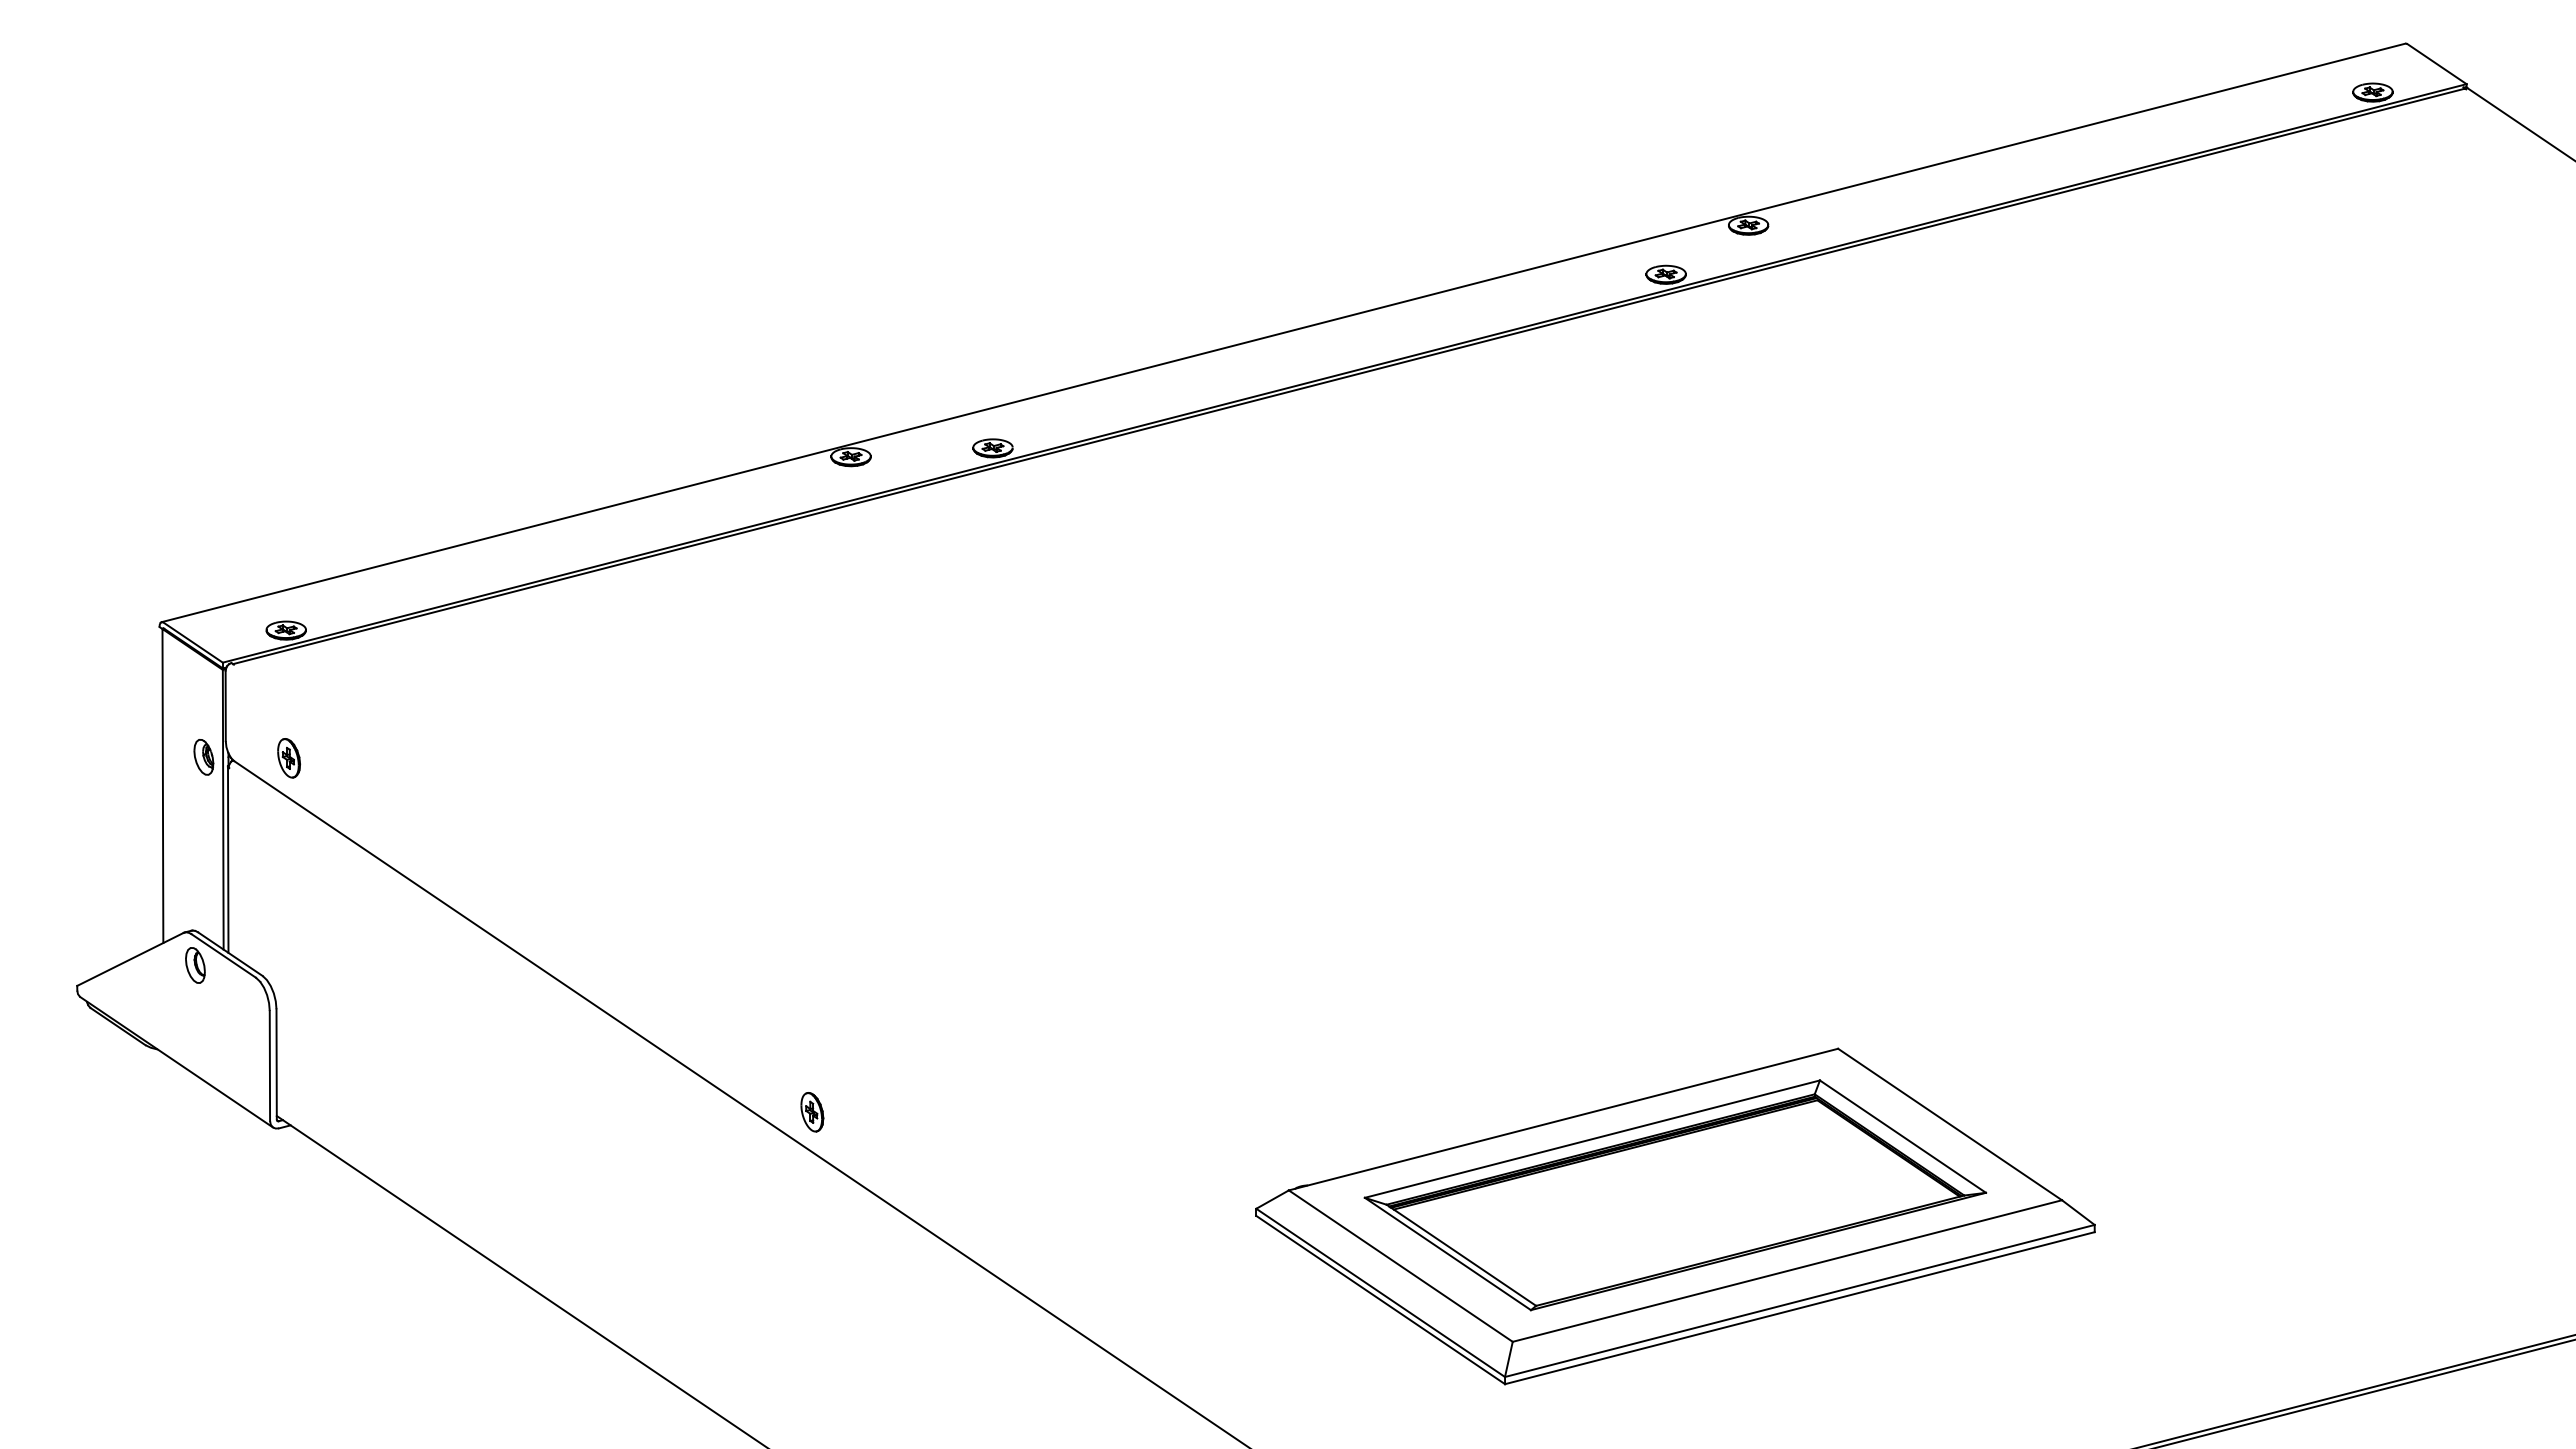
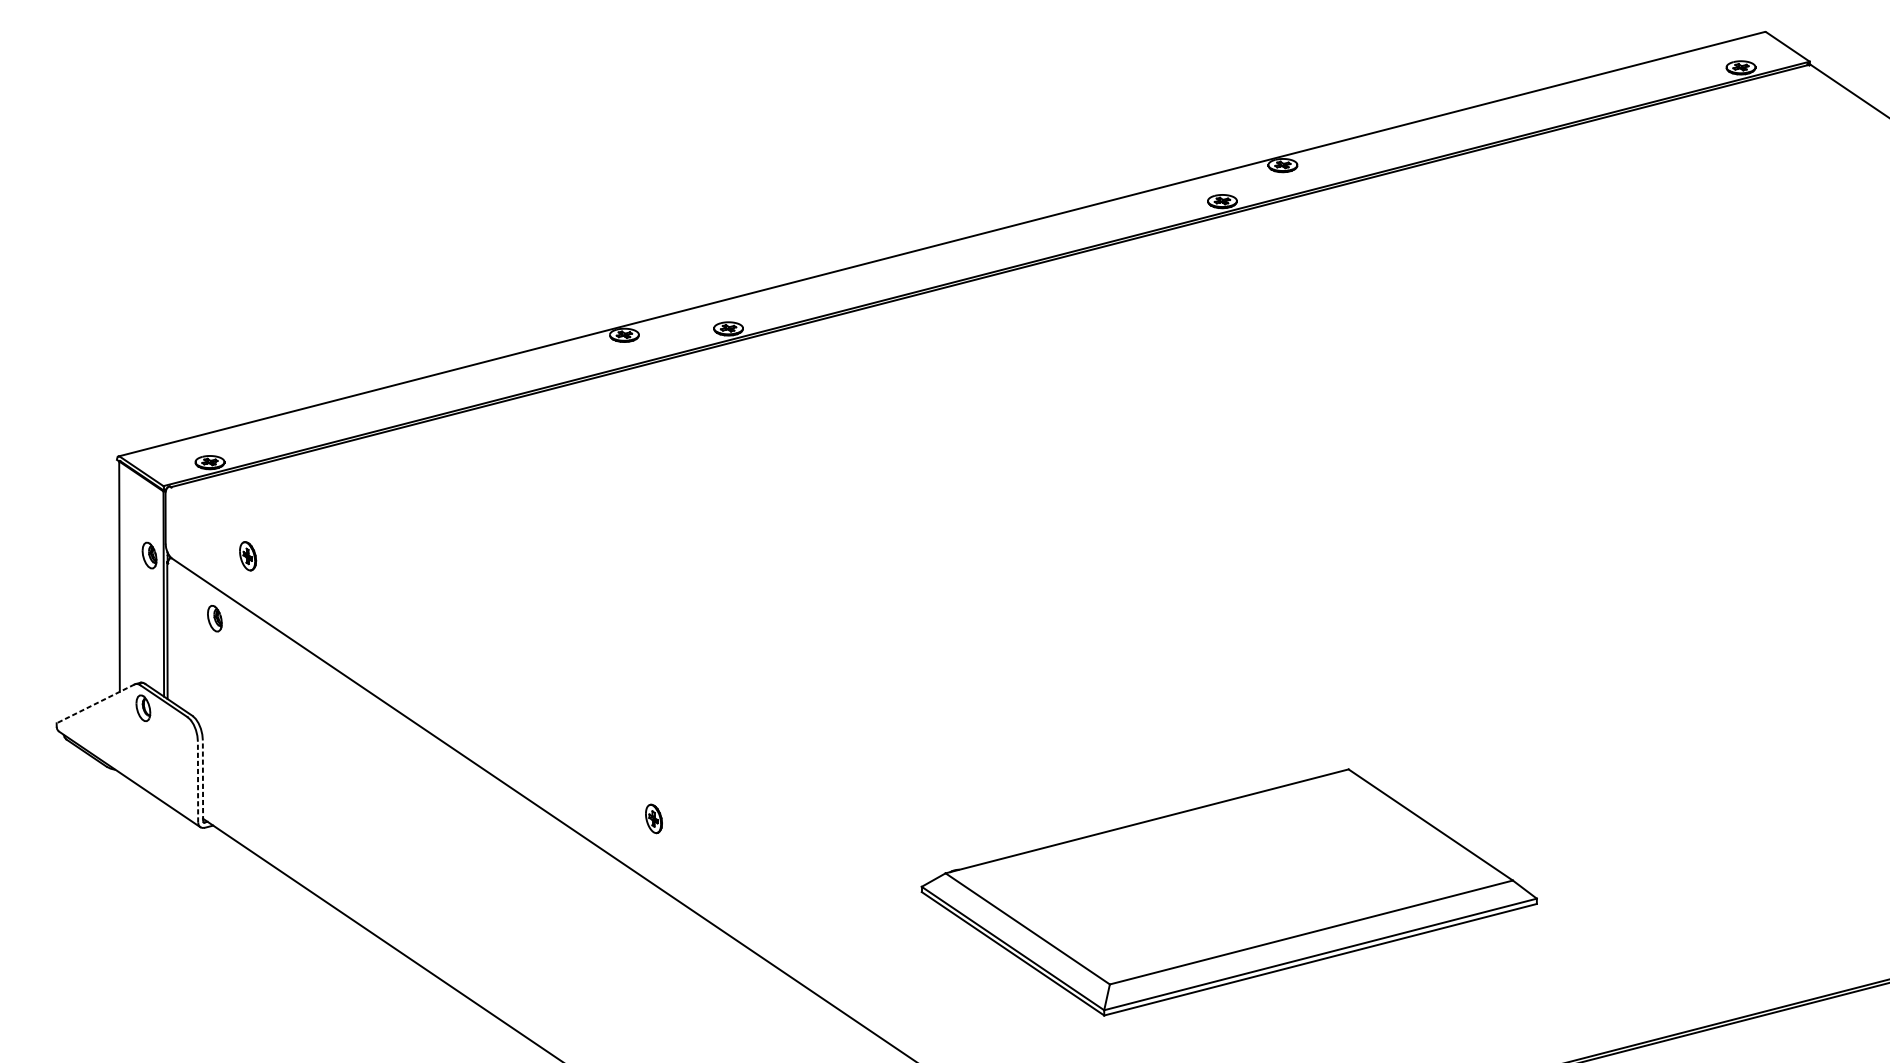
part: (288, 758) -> (247, 556), moved
part: (292, 843) -> (214, 618), added
line: (129, 959) -> (95, 703), solid -> dashed
line: (276, 1063) -> (202, 780), solid -> dashed
line: (269, 1065) -> (197, 781), solid -> dashed
part: (812, 1112) -> (654, 819), moved
part: (1675, 1195) -> (1229, 877), removed

